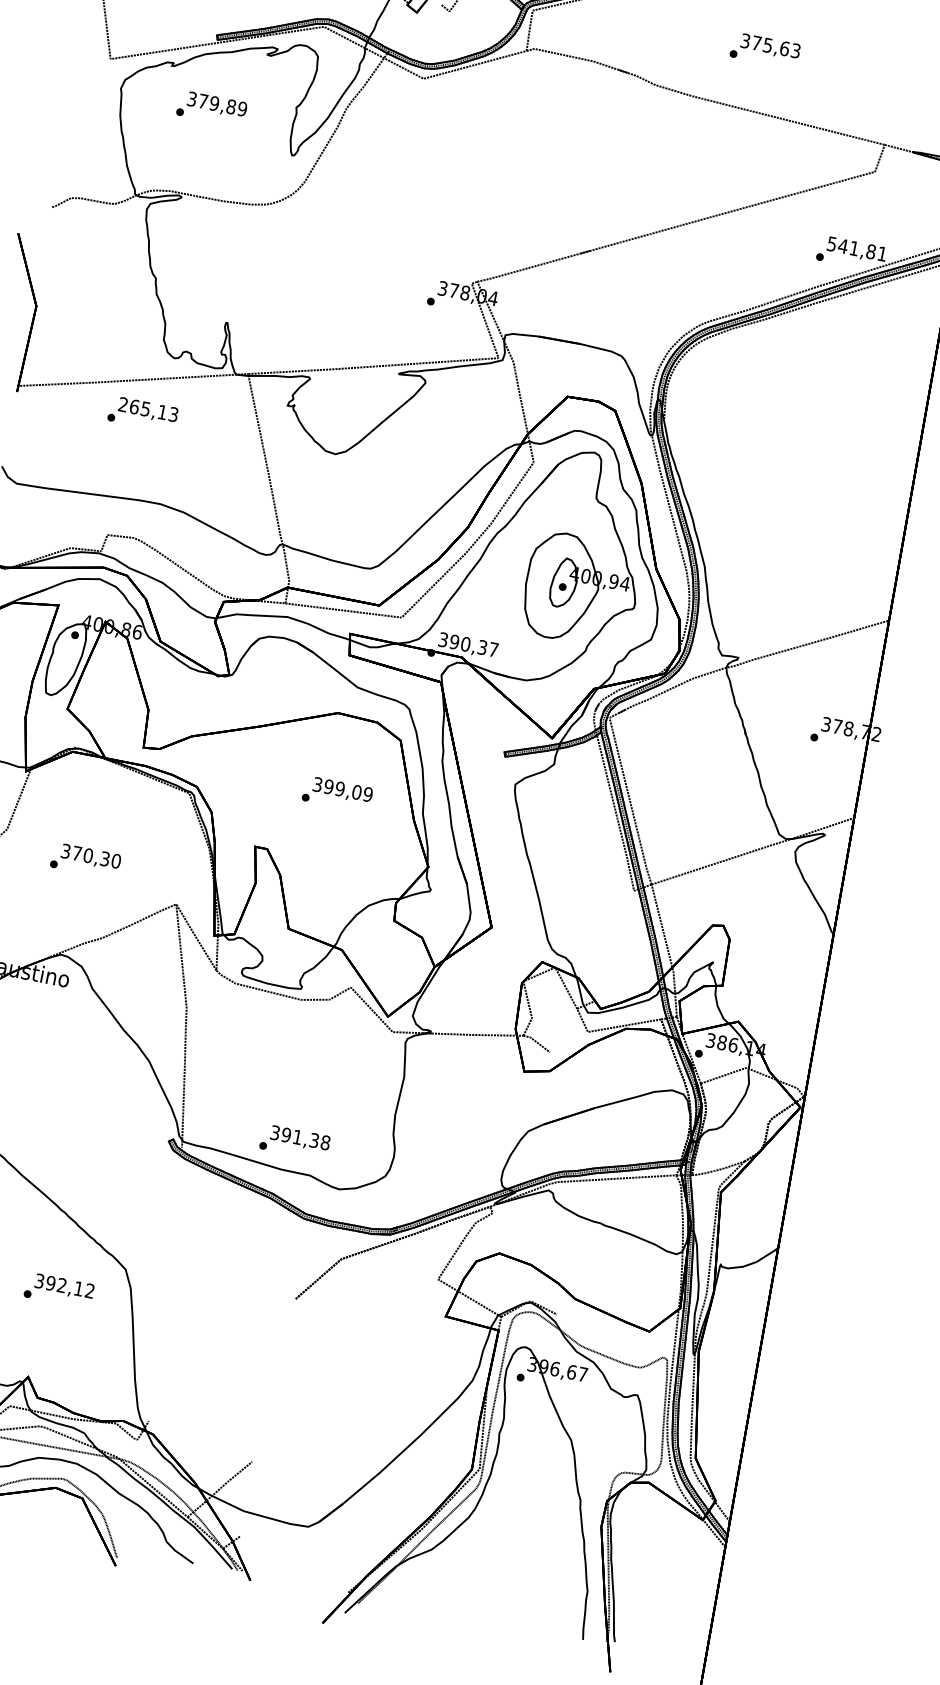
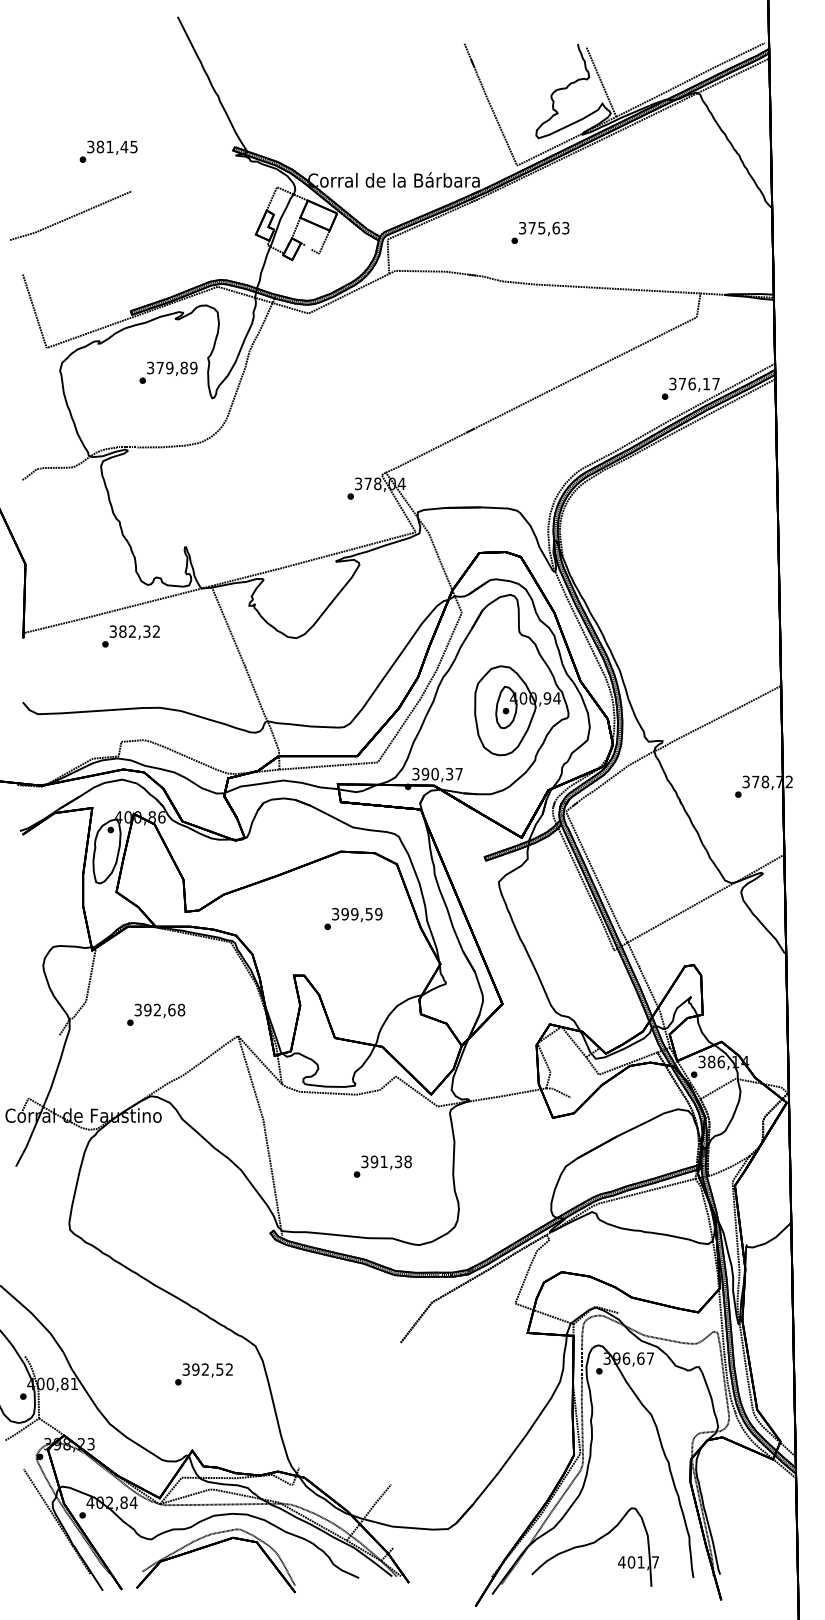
text: (765, 51) -> (540, 233), moved
text: (211, 108) -> (168, 372), moved
text: (857, 248) -> (694, 383), 541,81 -> 376,17
text: (148, 409) -> (134, 631), 265,13 -> 382,32
text: (356, 792) -> (368, 914), 399,09 -> 399,59
text: (96, 856) -> (164, 1009), 370,30 -> 392,68
text: (294, 1142) -> (382, 1166), moved
text: (78, 1288) -> (219, 1369), 392,12 -> 392,52
part: (474, 1580) -> (594, 1546), added

